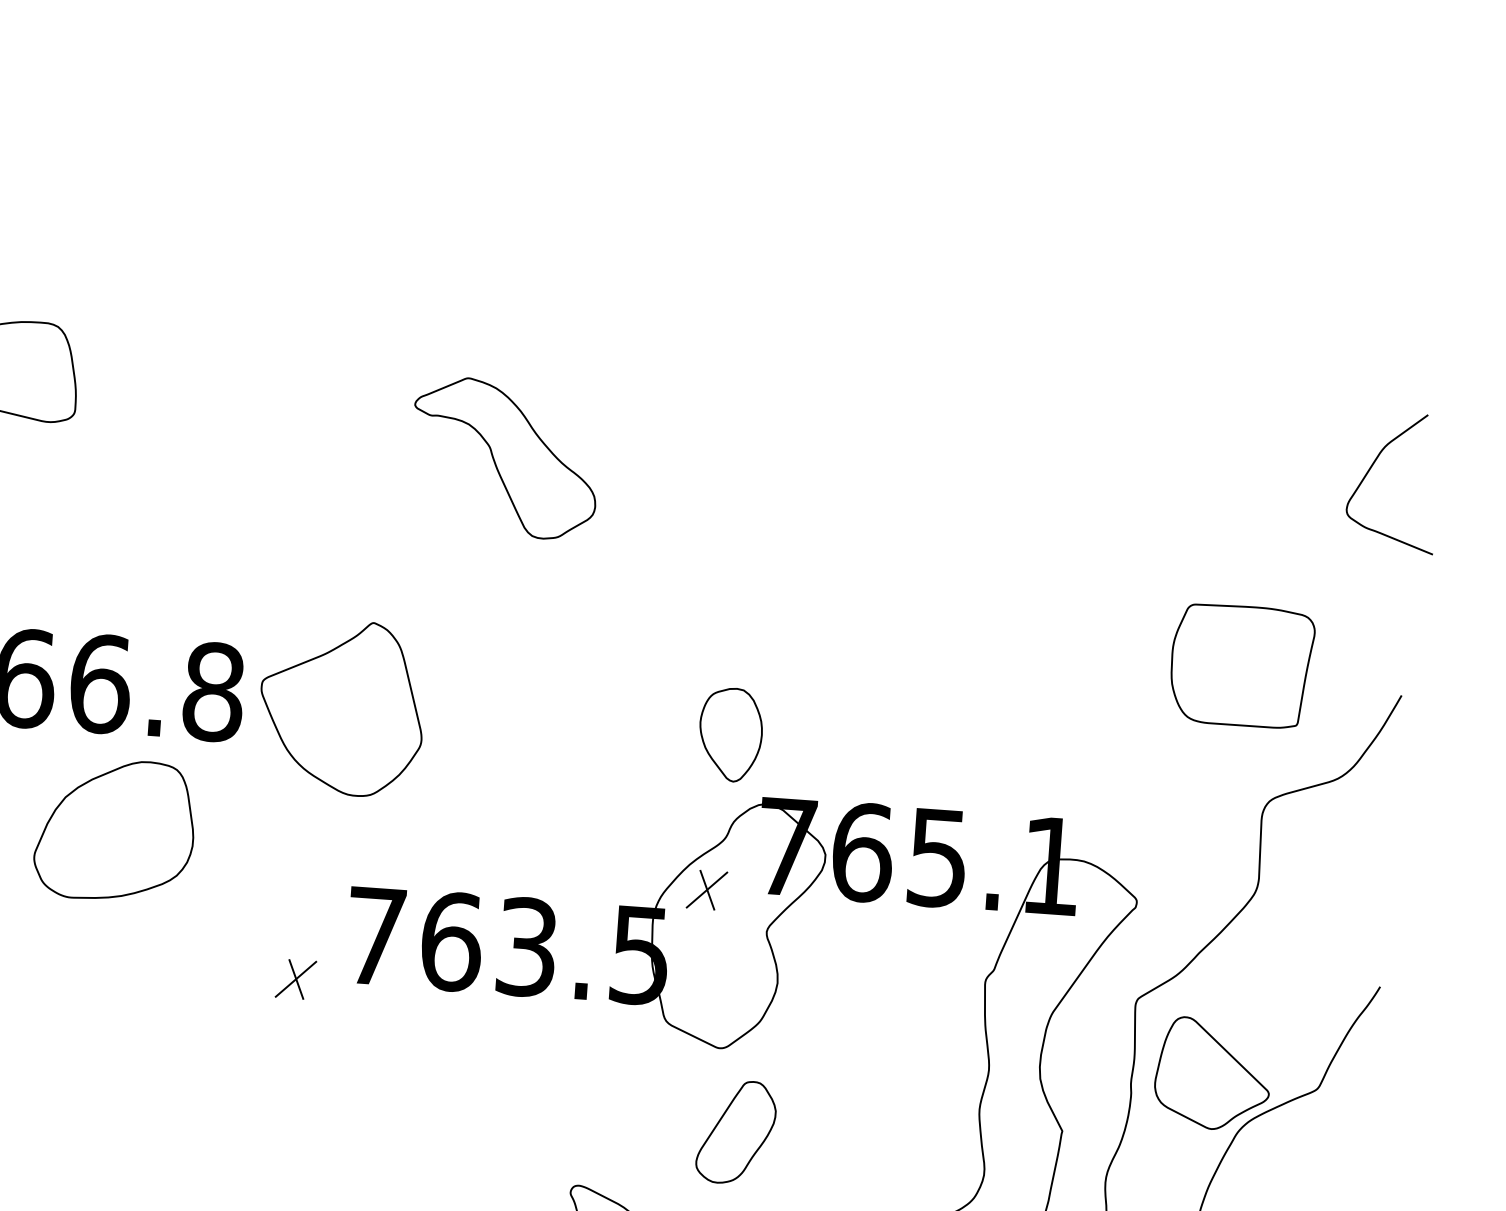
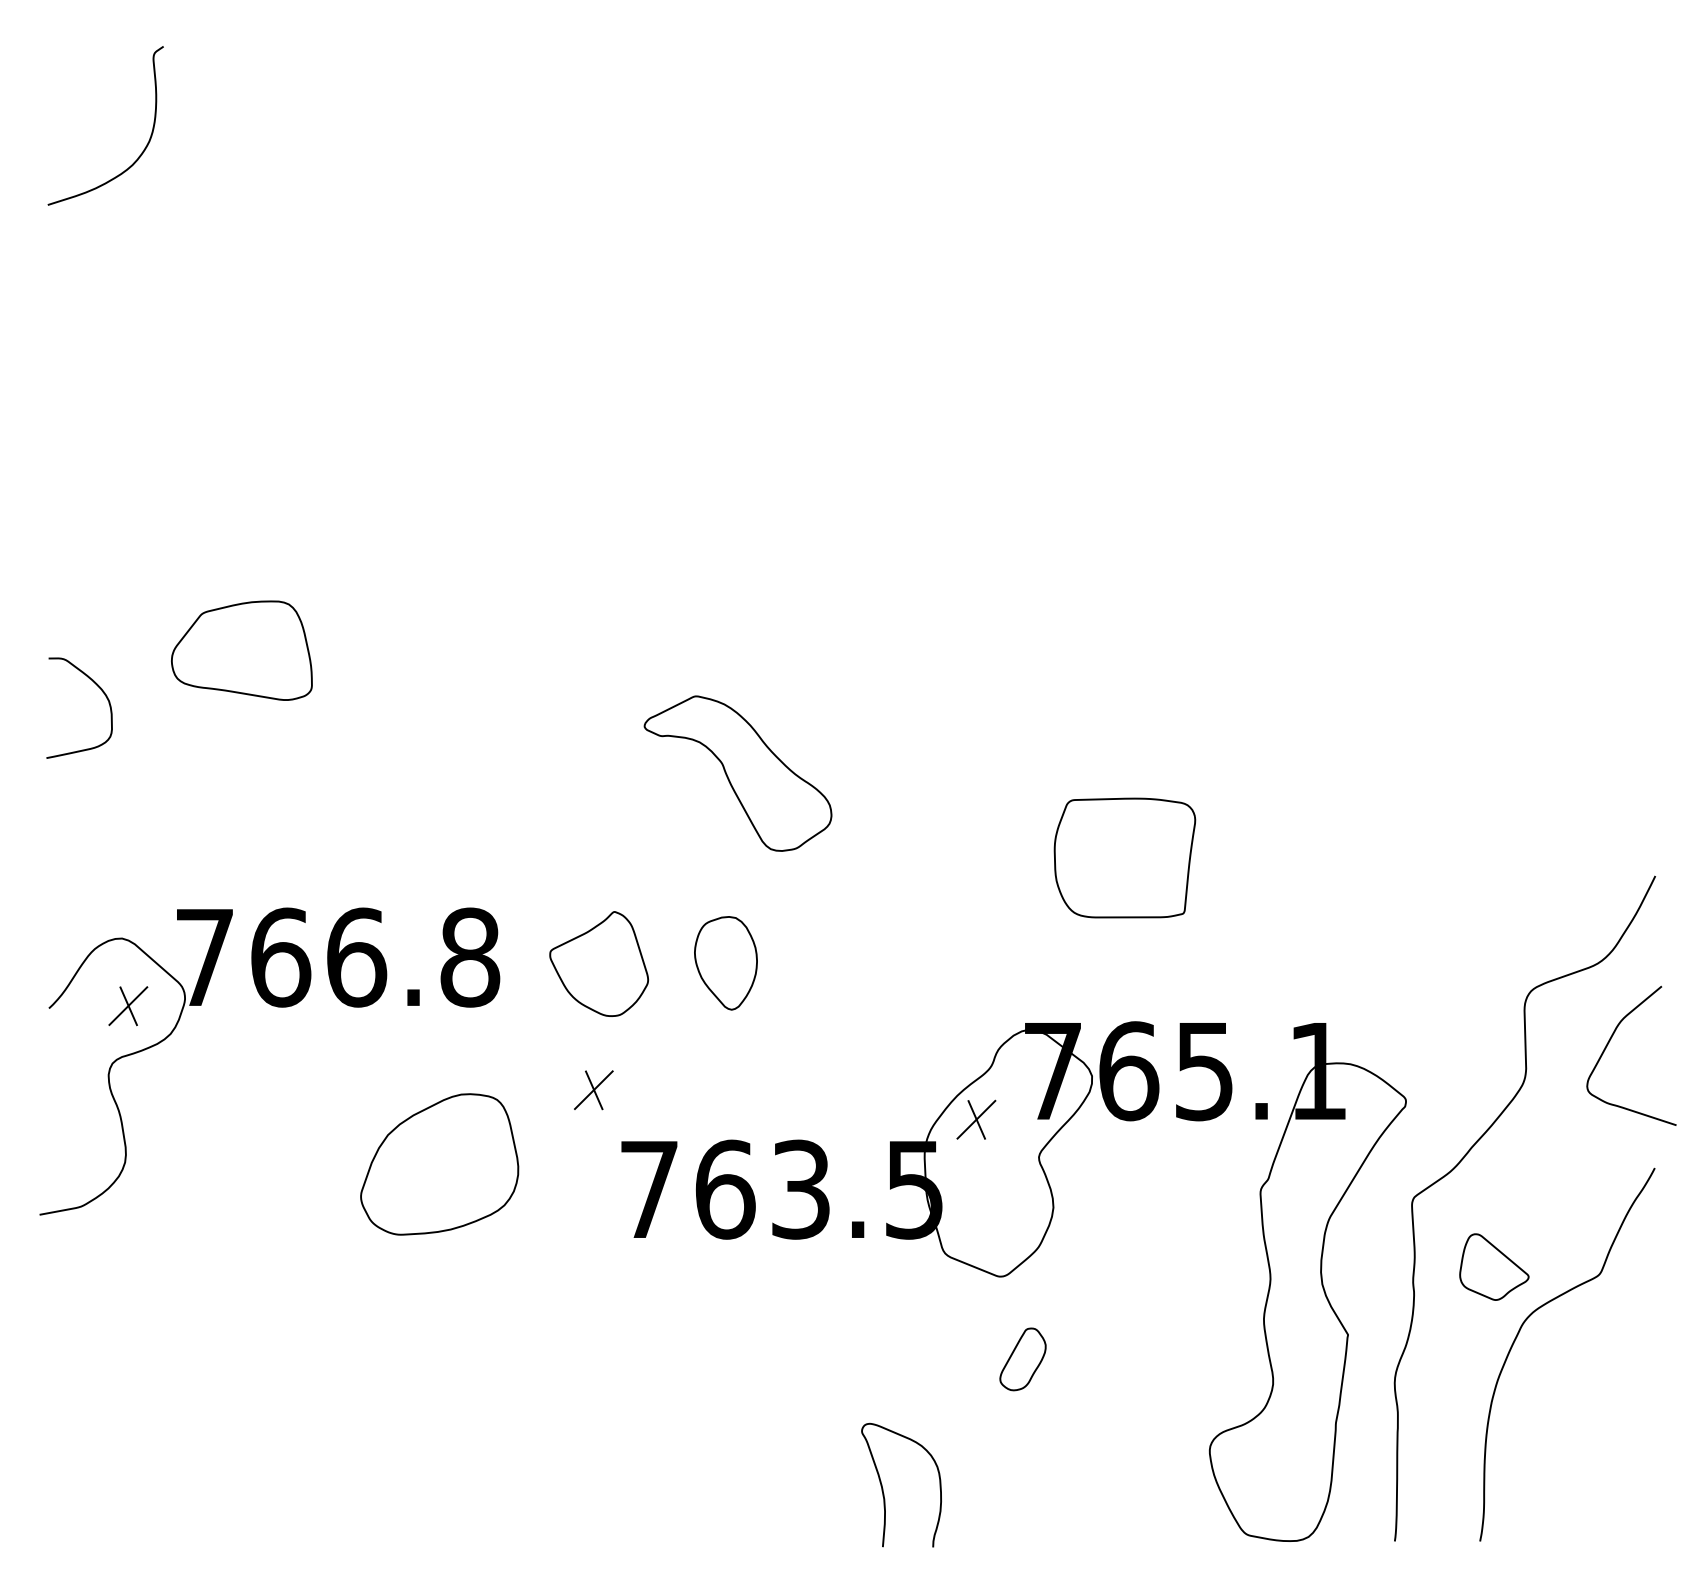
part: (504, 458) -> (737, 773), moved
curve: (1373, 466) -> (1610, 1041), moved
part: (1241, 665) -> (1124, 857), moved
part: (341, 707) -> (598, 963), size x0.6
part: (730, 735) -> (725, 963), moved
part: (114, 830) -> (439, 1164), moved
part: (295, 979) -> (593, 1090), moved
part: (1213, 1073) -> (1494, 1266), size x0.6
part: (735, 1132) -> (1022, 1359), size x0.6

